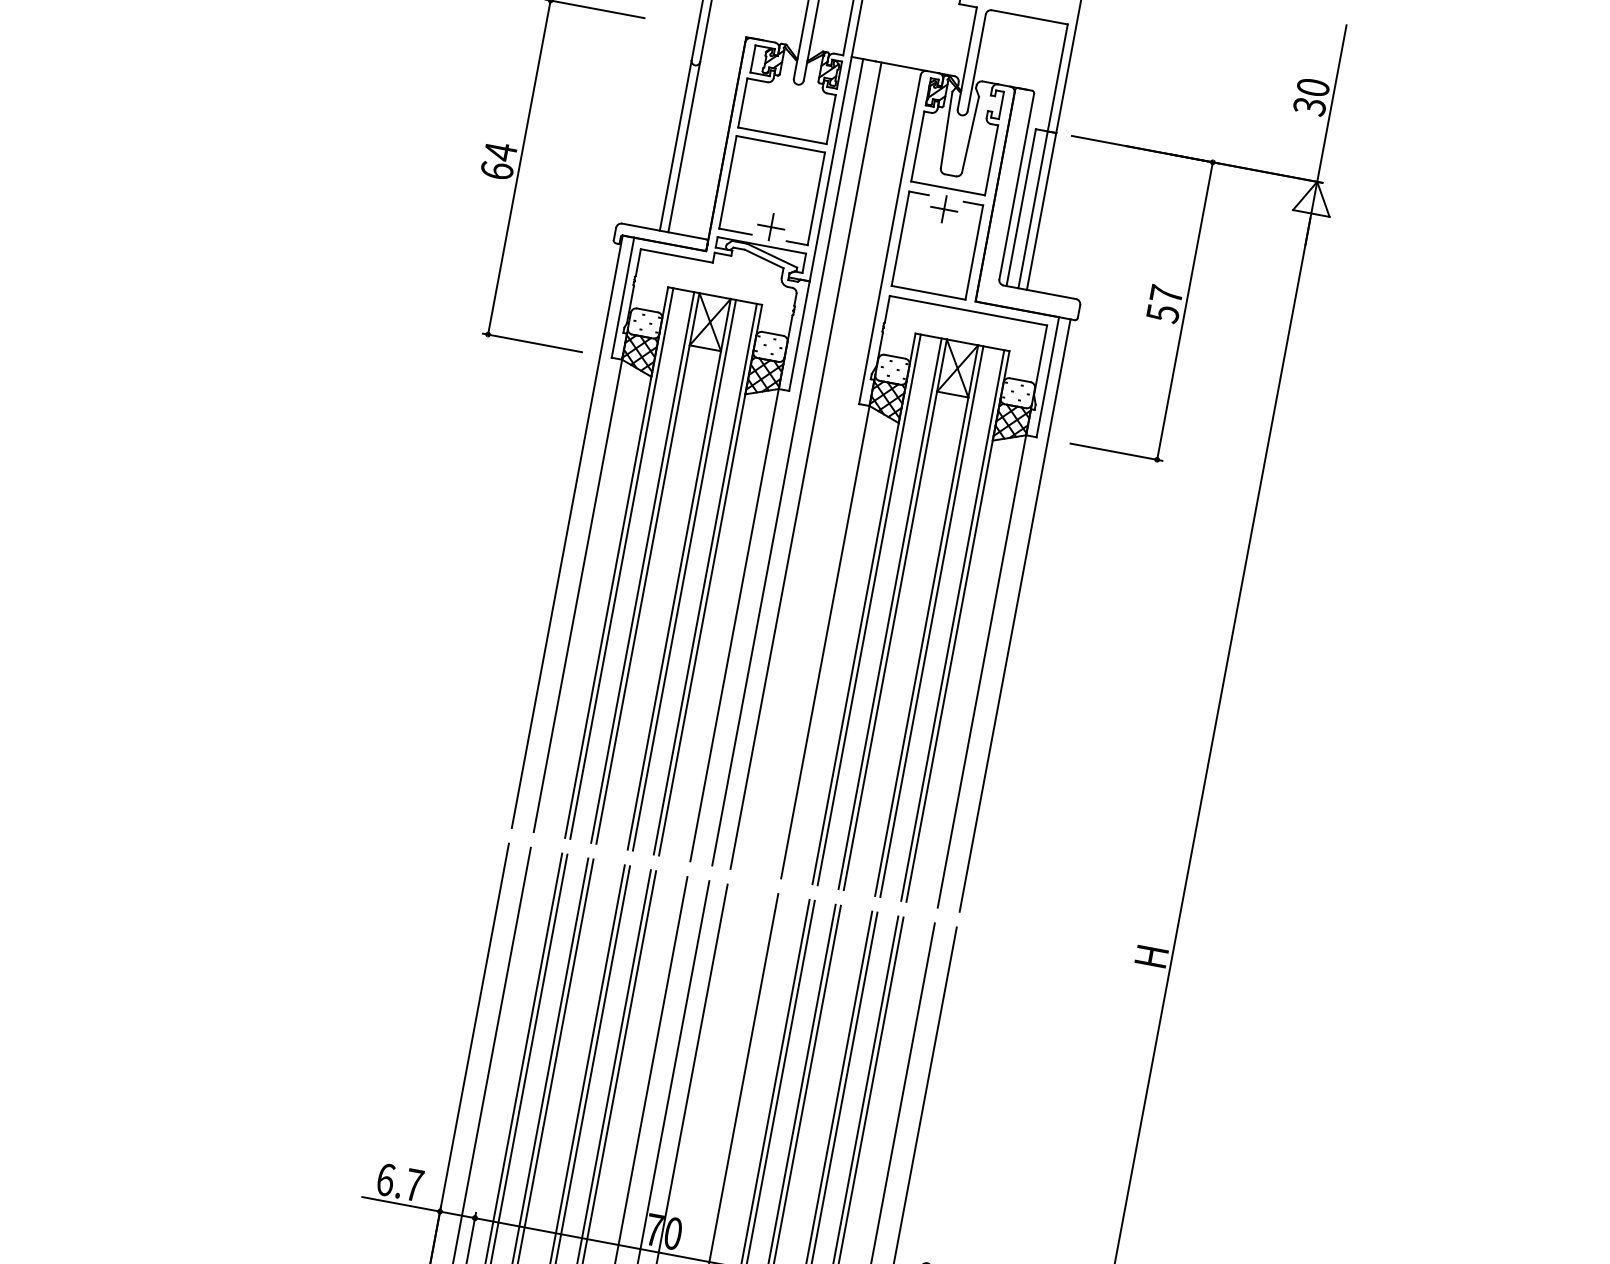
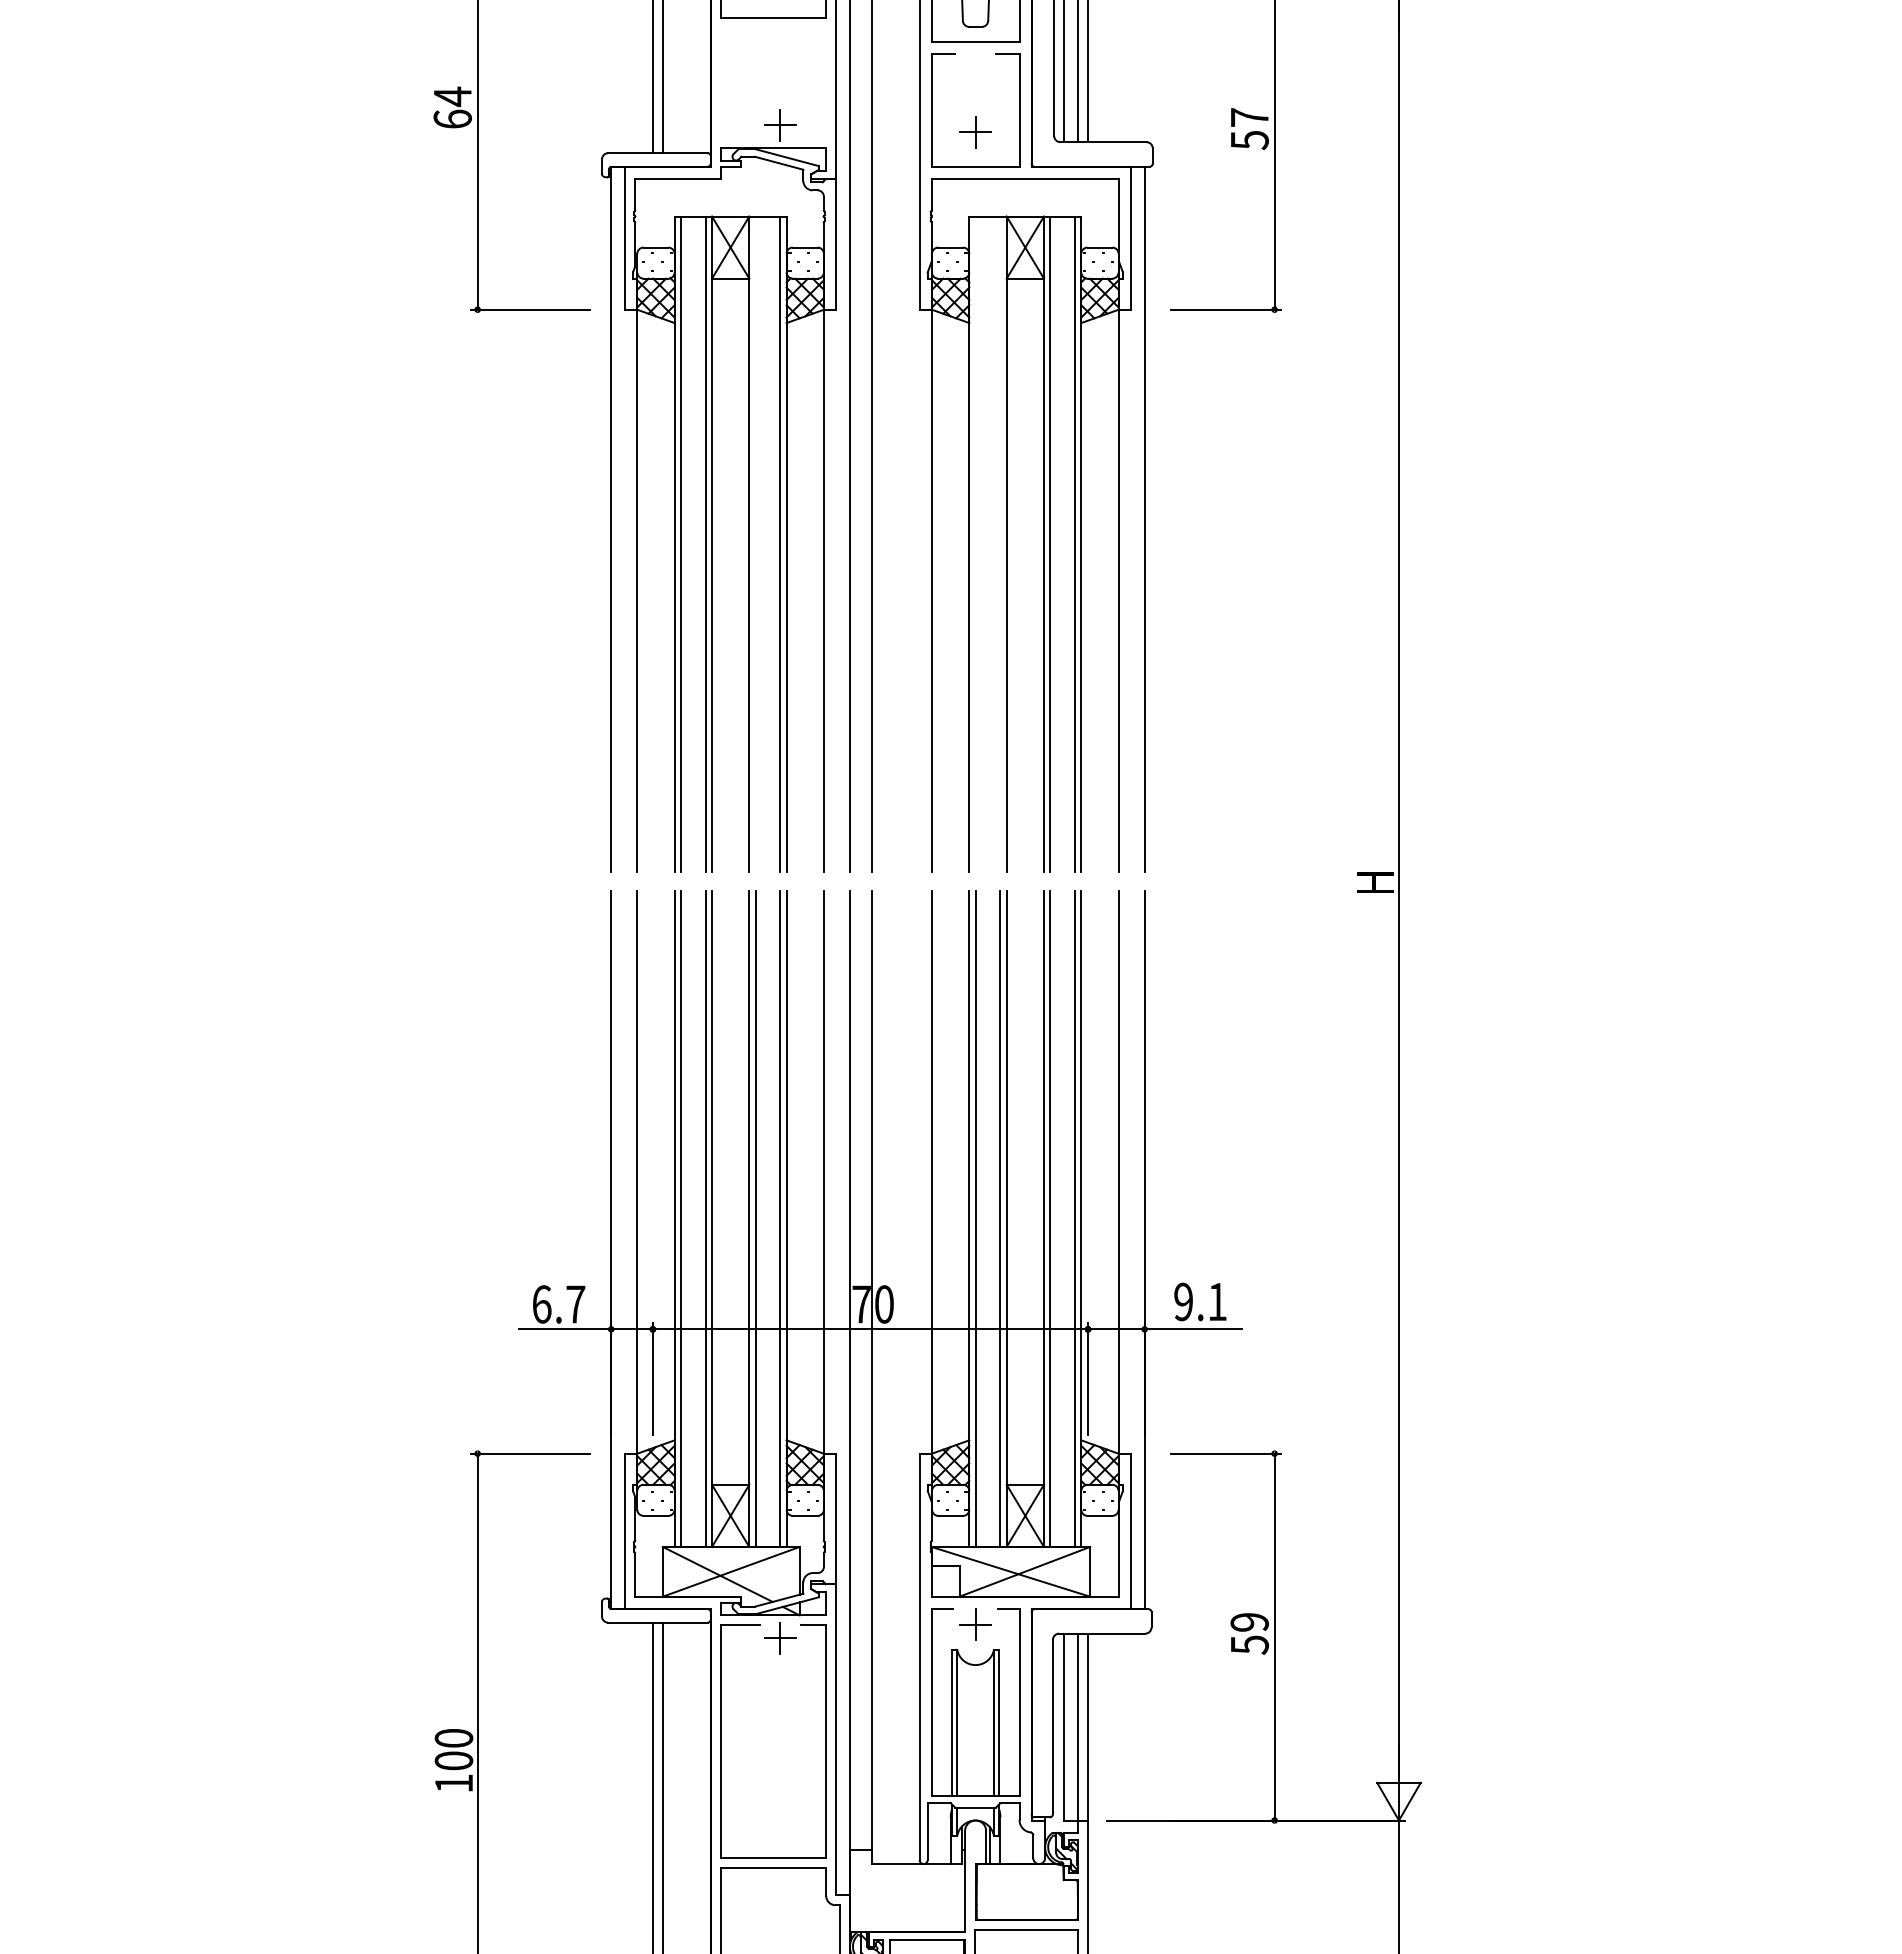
part: (728, 182) -> (721, 82), removed
part: (944, 209) -> (975, 132), moved
line: (684, 575) -> (755, 544), removed
line: (869, 609) -> (975, 544), removed
line: (890, 613) -> (1000, 544), removed

